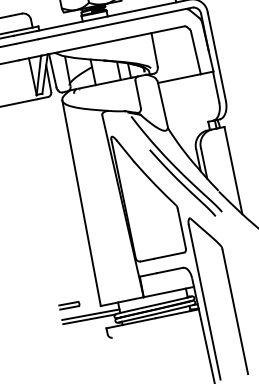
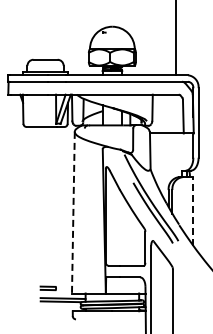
line: (233, 170) -> (193, 211), solid -> dashed
line: (81, 203) -> (73, 212), solid -> dashed

